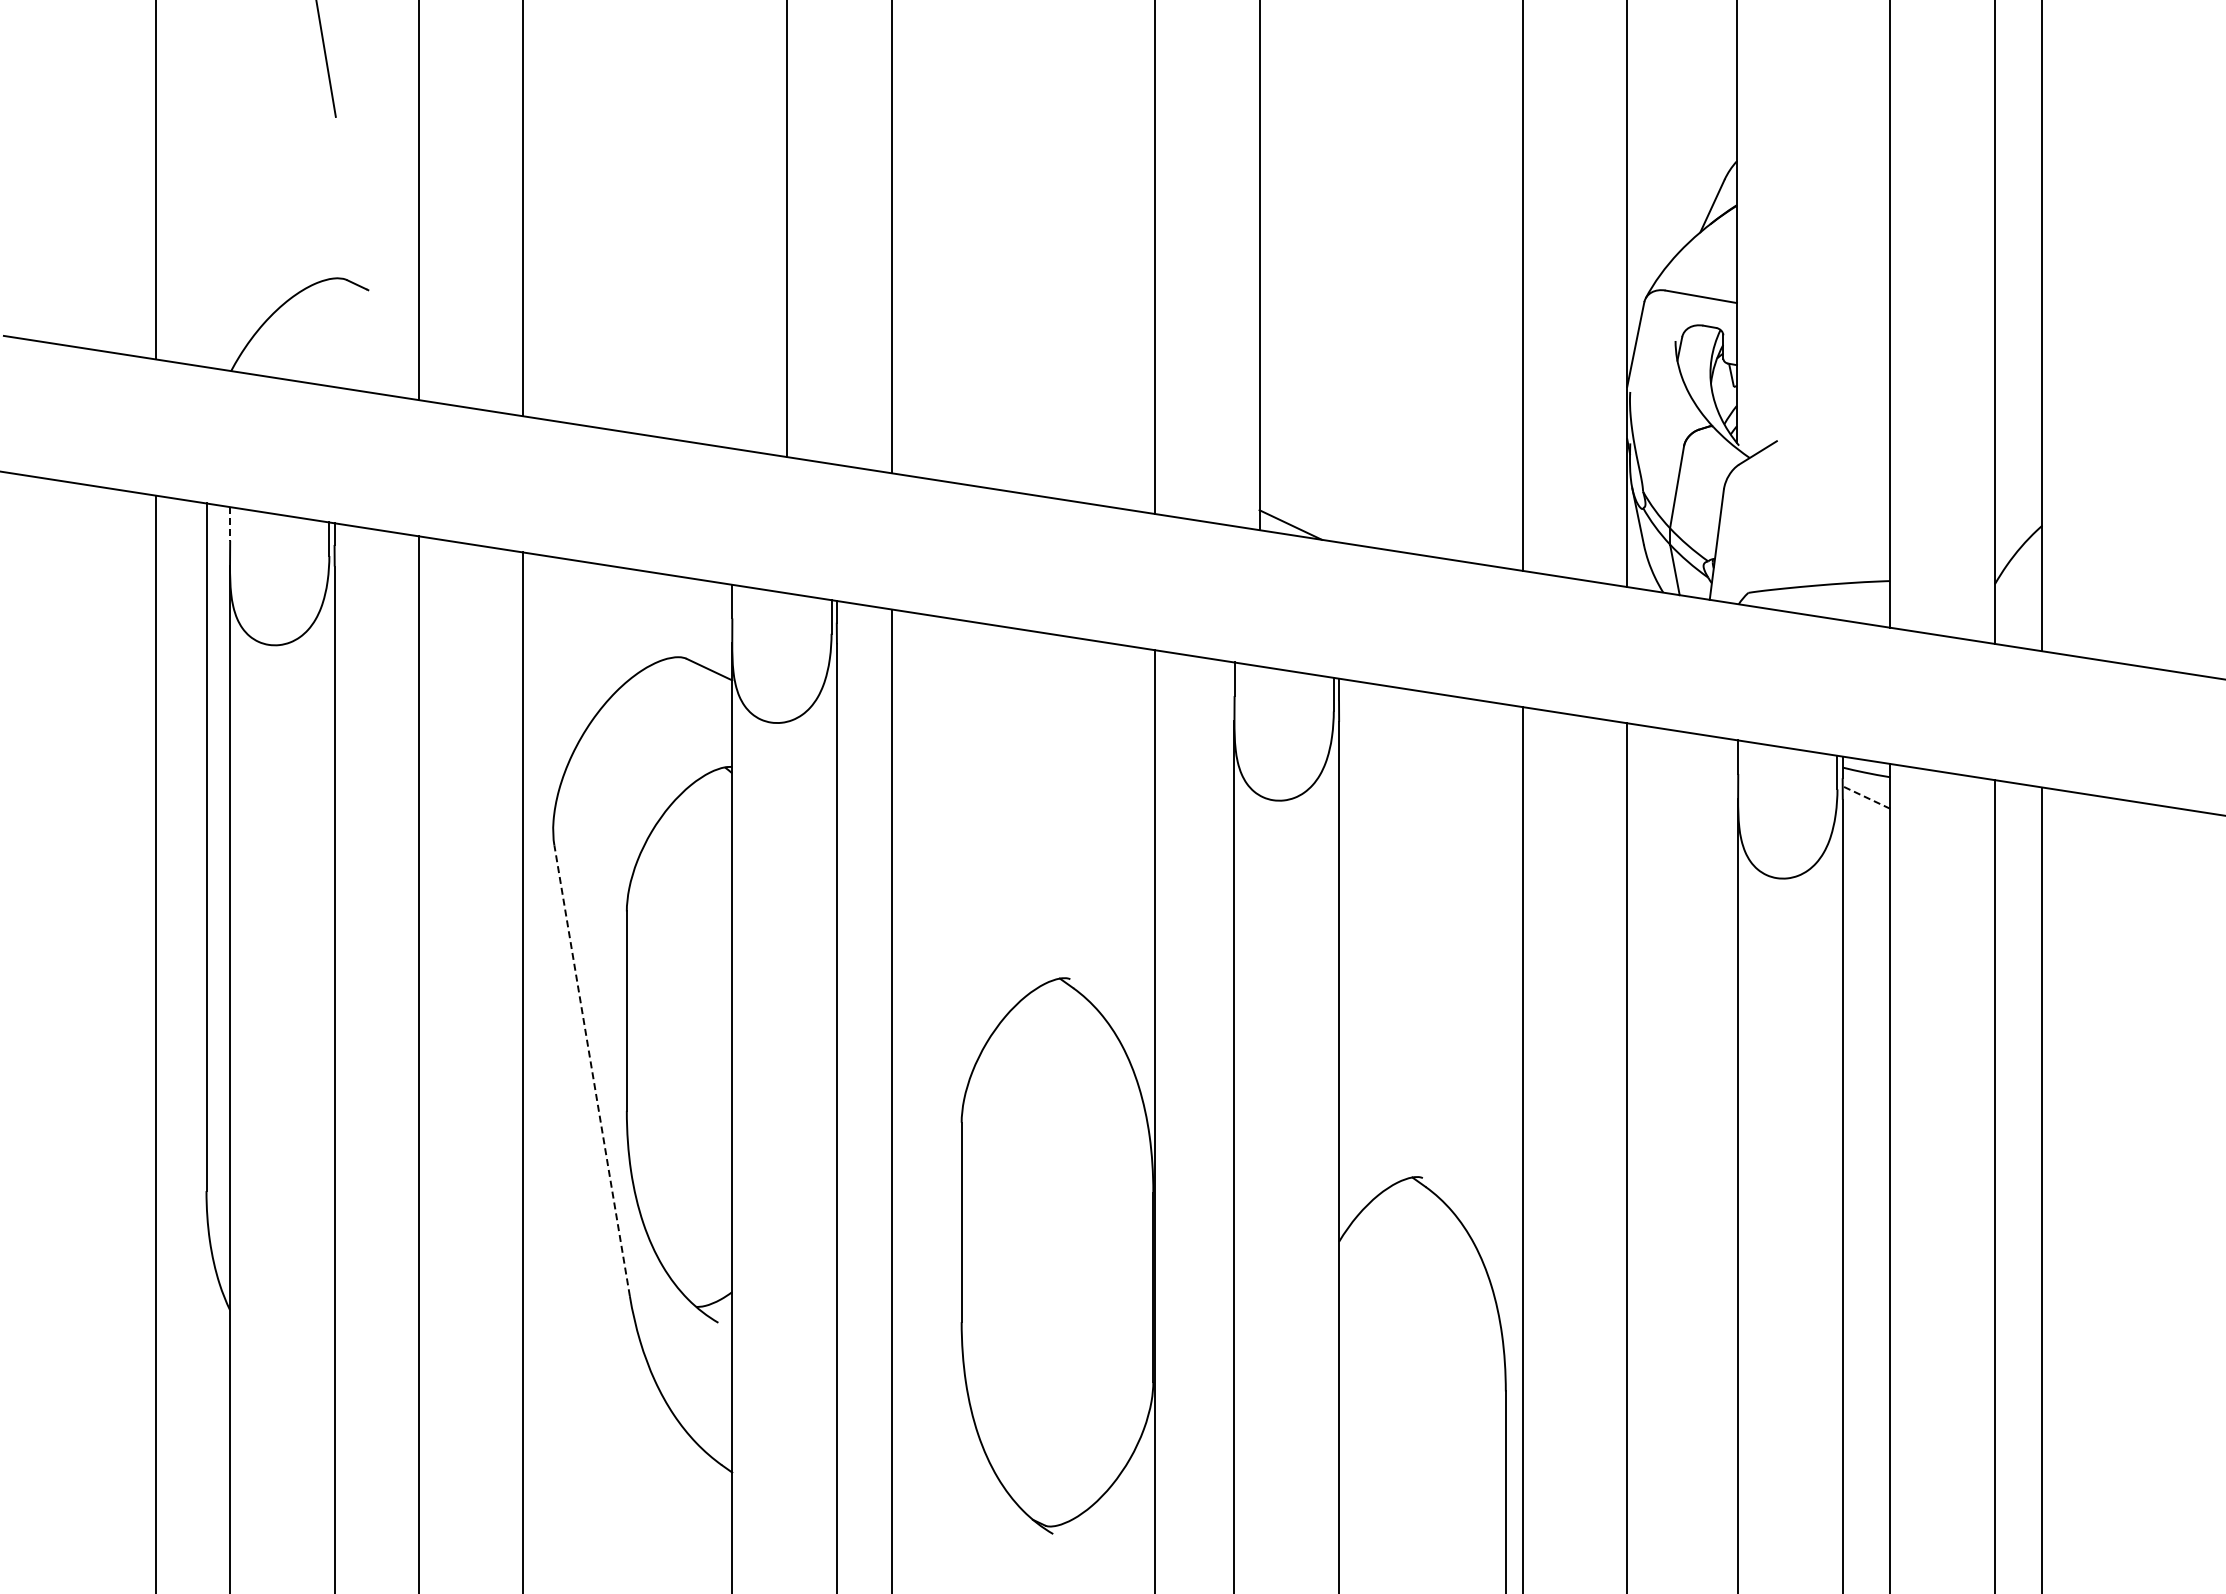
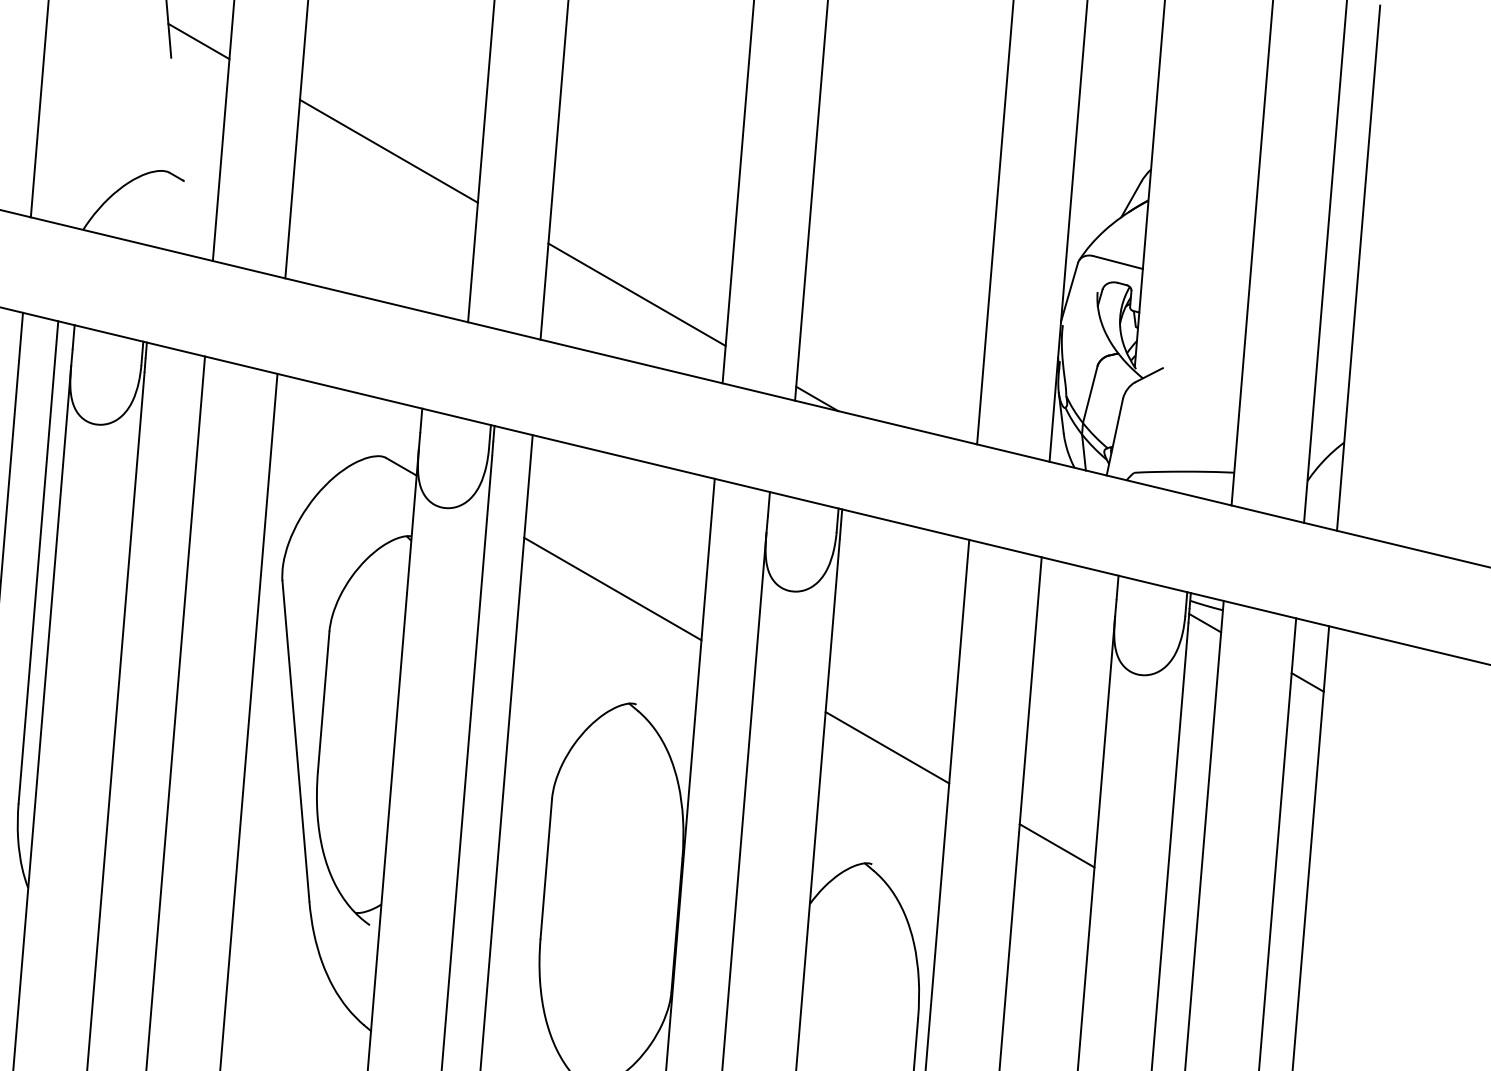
line: (372, 90) -> (198, 41), added
line: (655, 223) -> (389, 150), added
line: (1022, 398) -> (636, 294), added
line: (230, 523) -> (73, 336), dashed -> solid
line: (1865, 797) -> (1204, 623), dashed -> solid
line: (1022, 817) -> (612, 588), added
line: (2018, 869) -> (1307, 682), added
line: (1430, 1010) -> (887, 747), added
line: (592, 1070) -> (296, 741), dashed -> solid
line: (1682, 1130) -> (1056, 846), added

